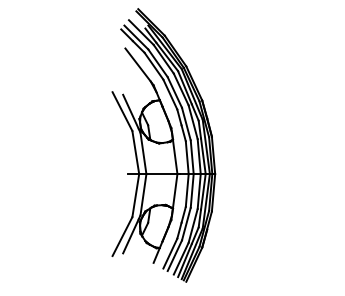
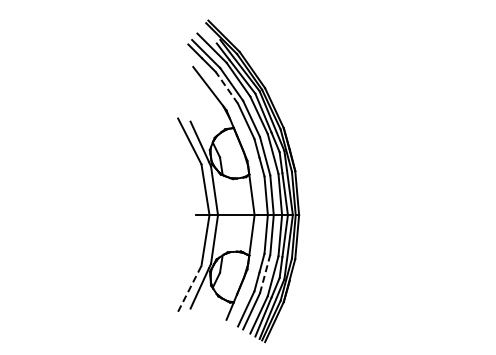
line: (153, 65) -> (226, 87), solid -> dashed
line: (186, 224) -> (265, 274), solid -> dashed
line: (122, 236) -> (189, 288), solid -> dashed

